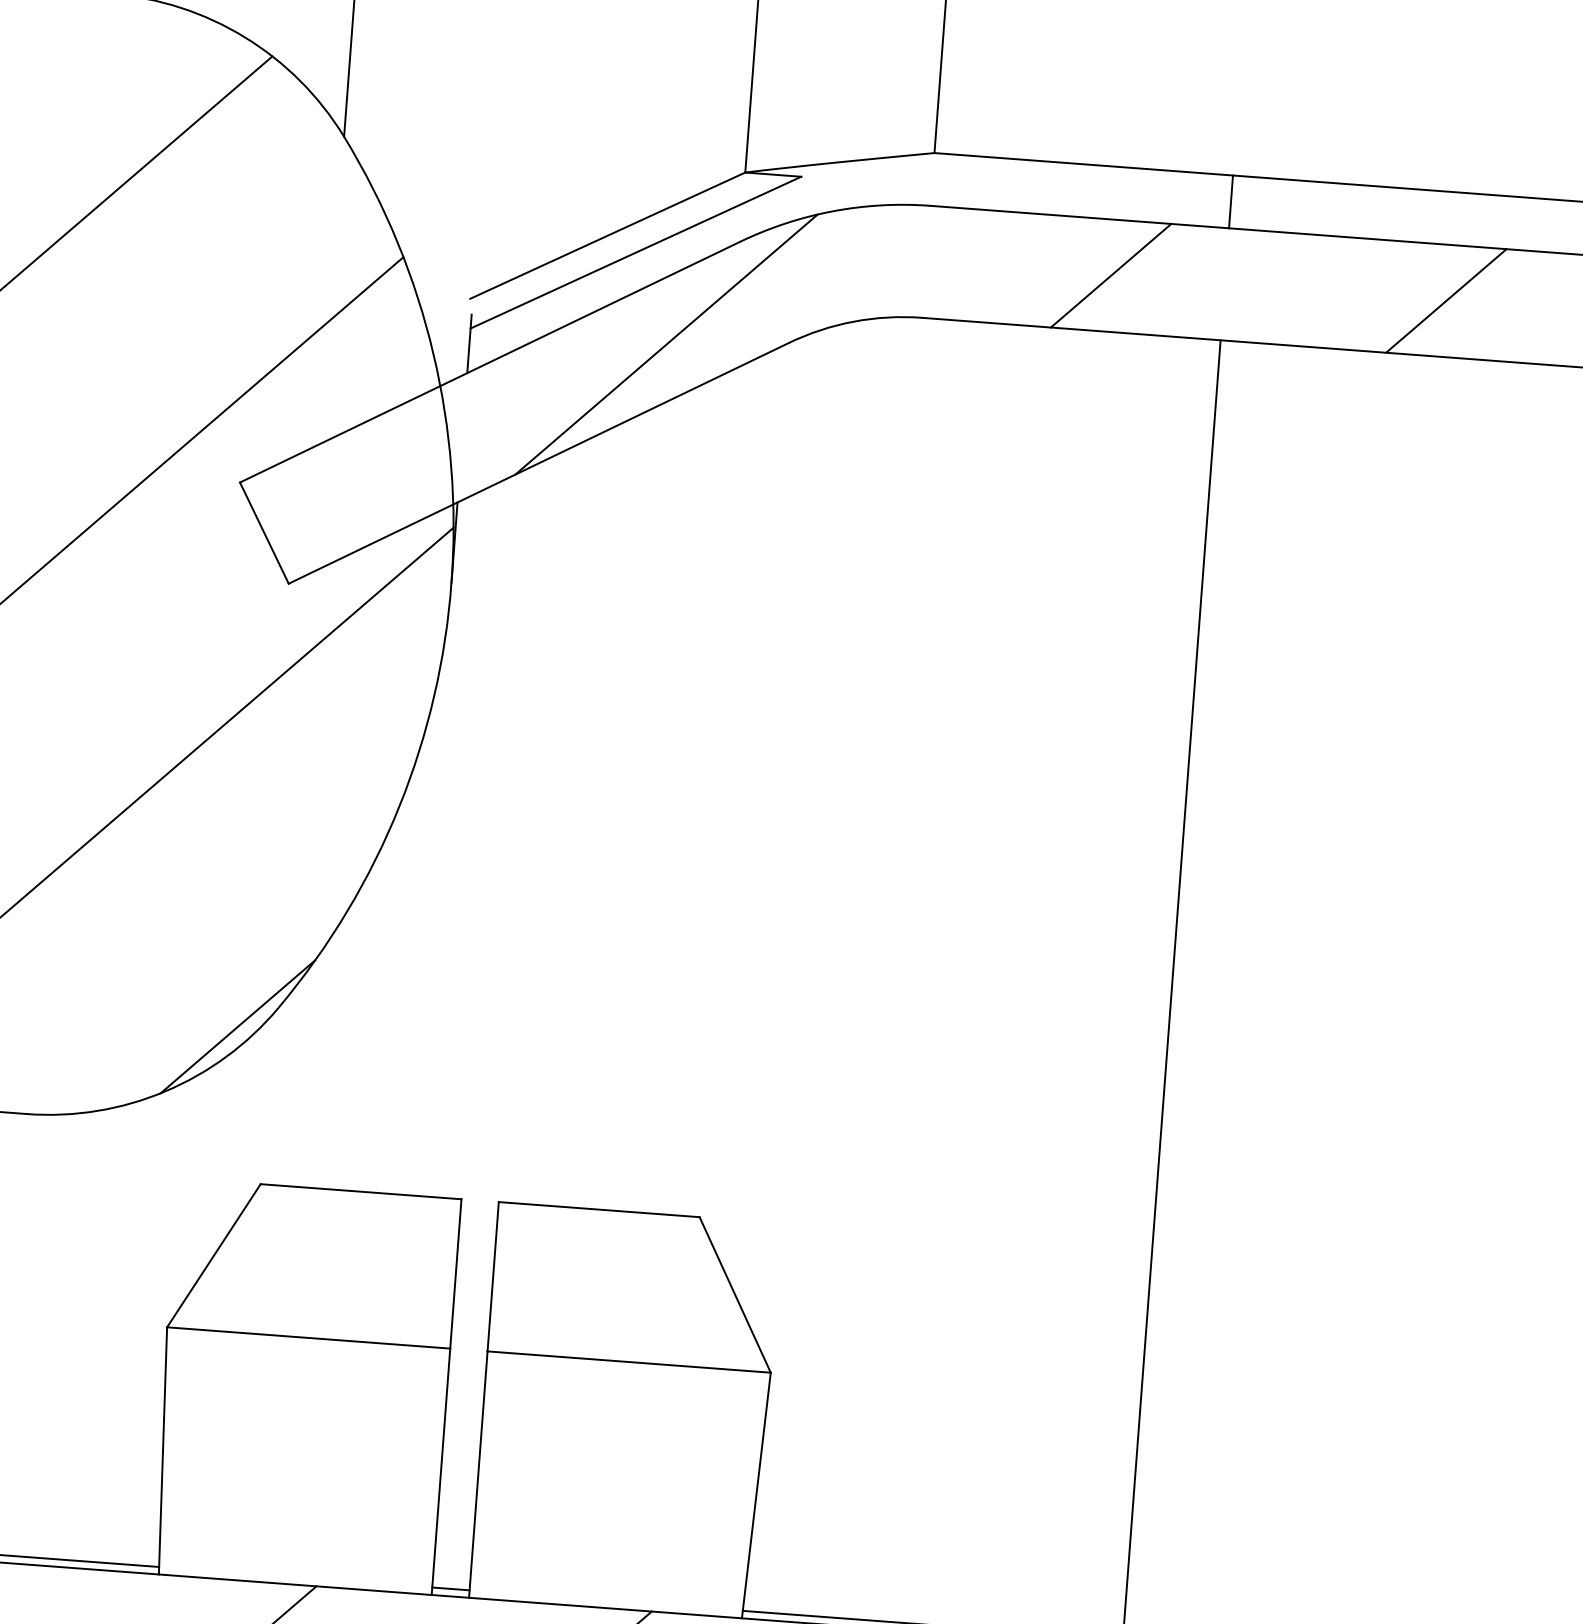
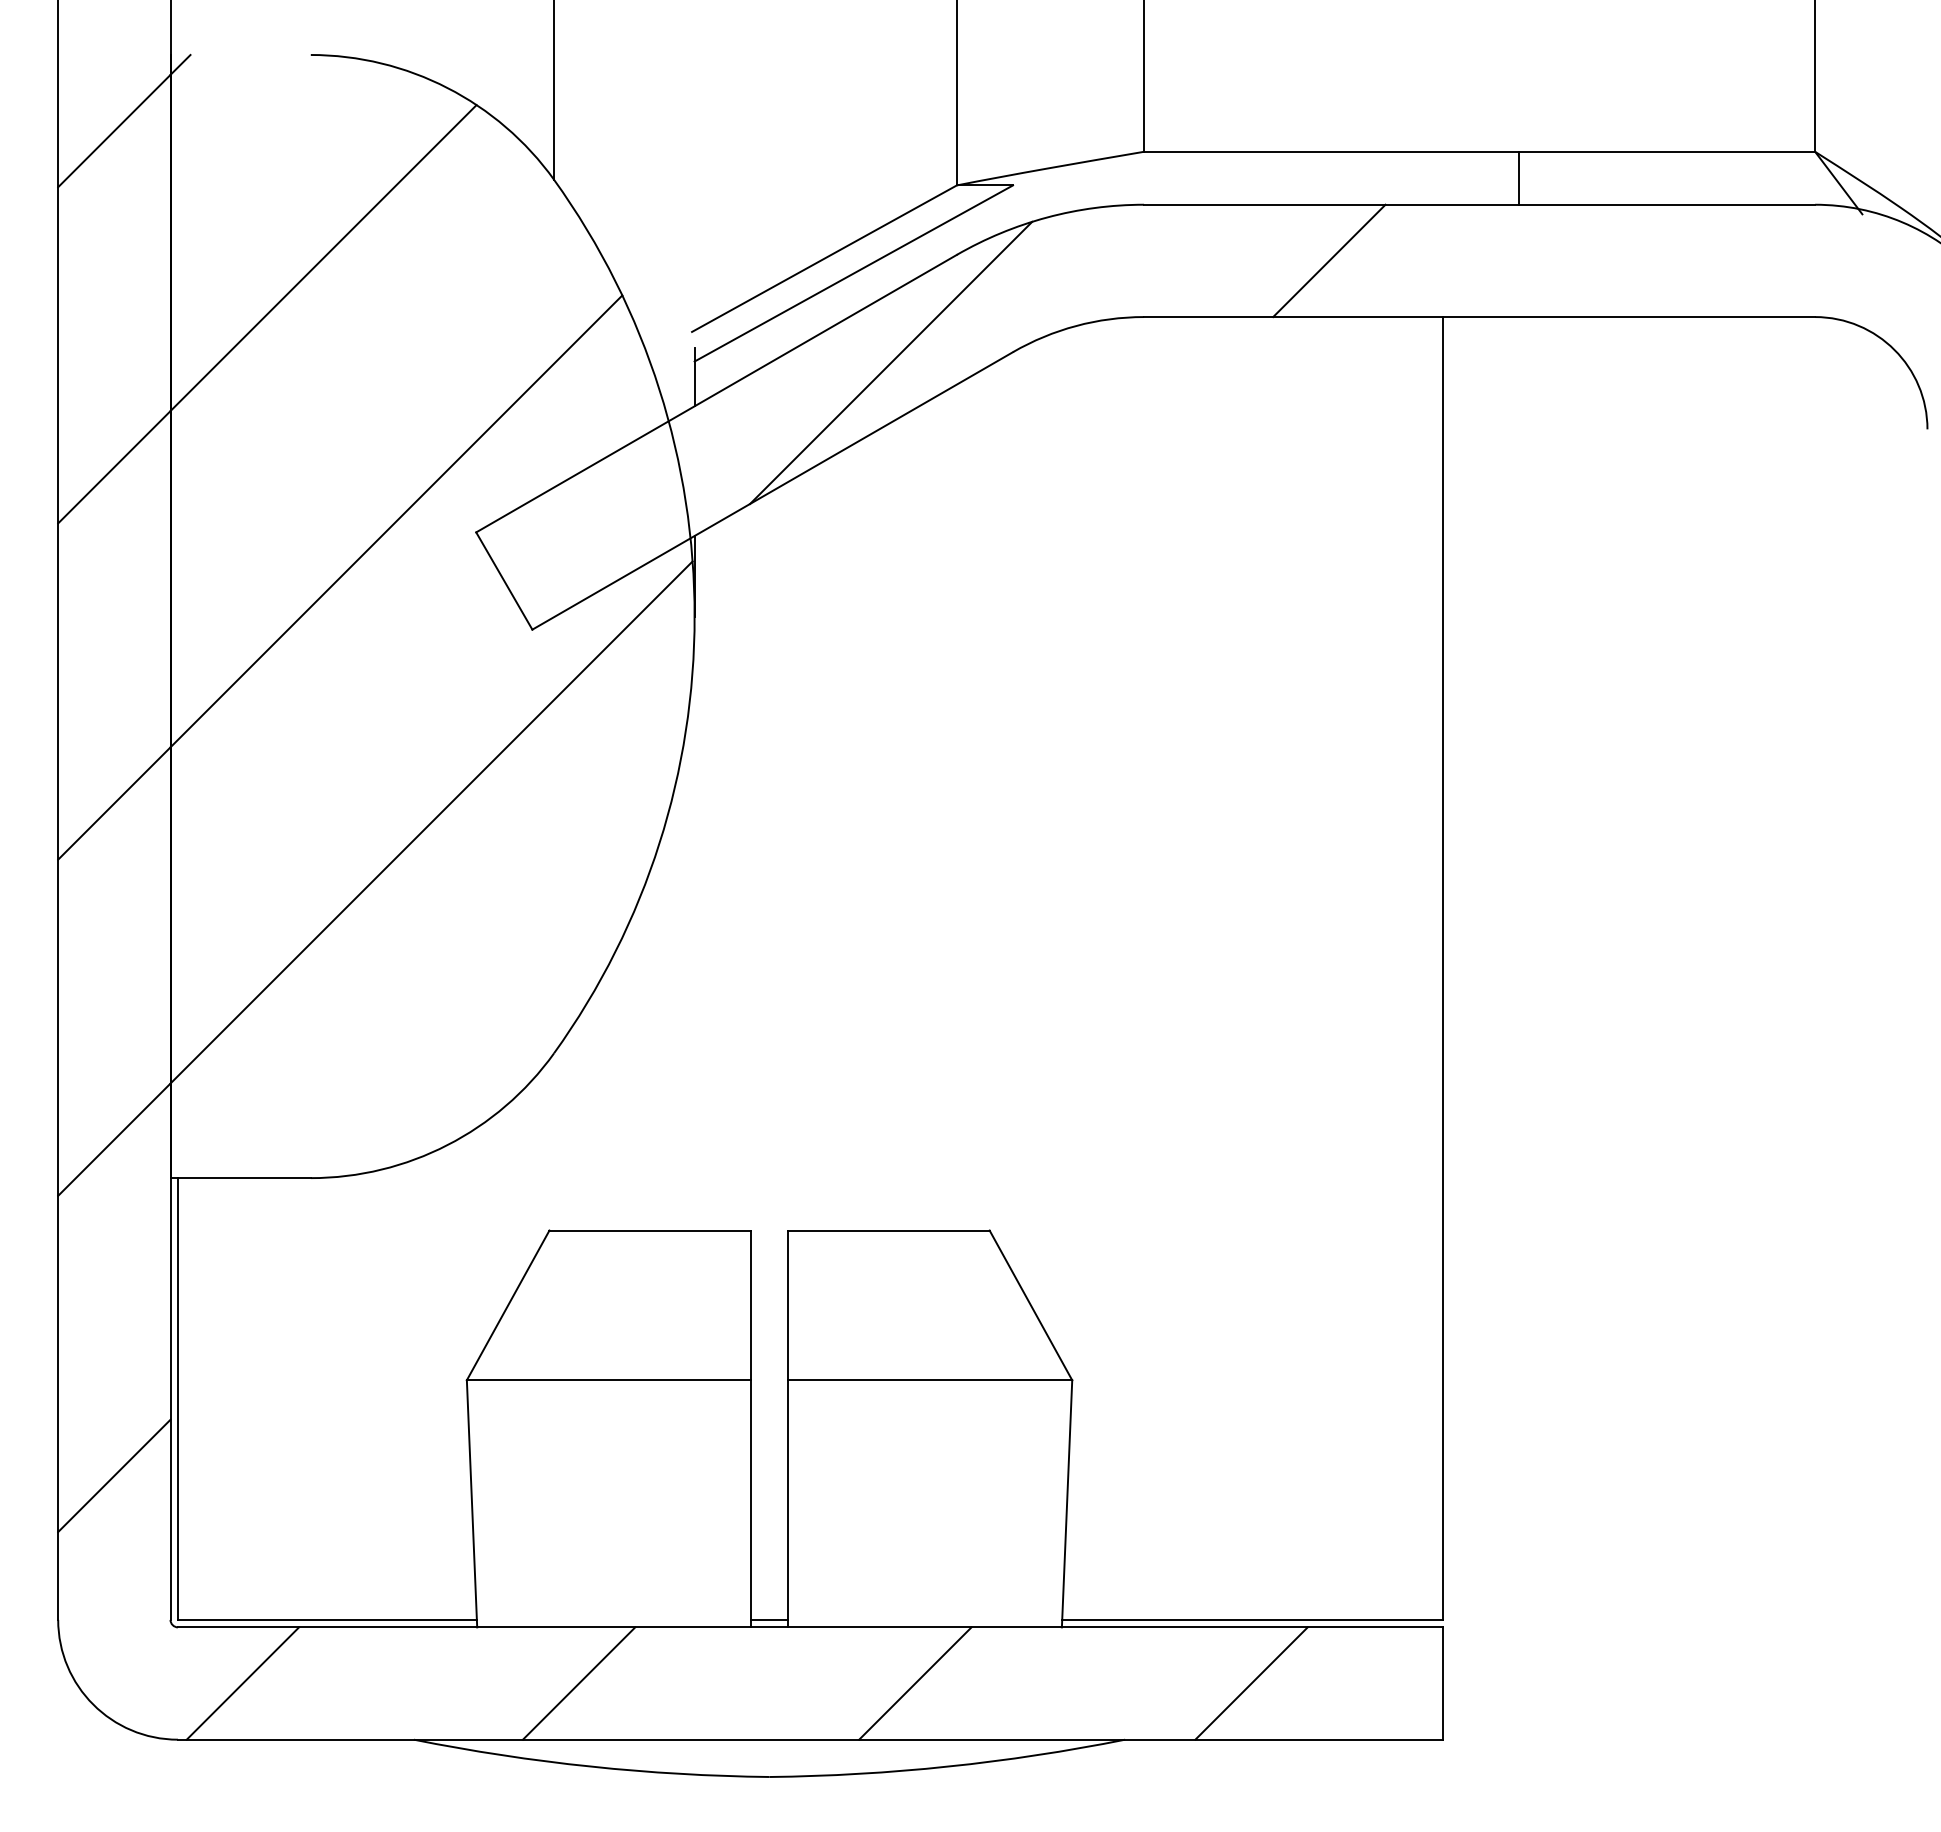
line: (1231, 201) -> (1519, 177), moved
line: (1446, 300) -> (1665, 260), removed
line: (237, 1026) -> (514, 1075), removed

